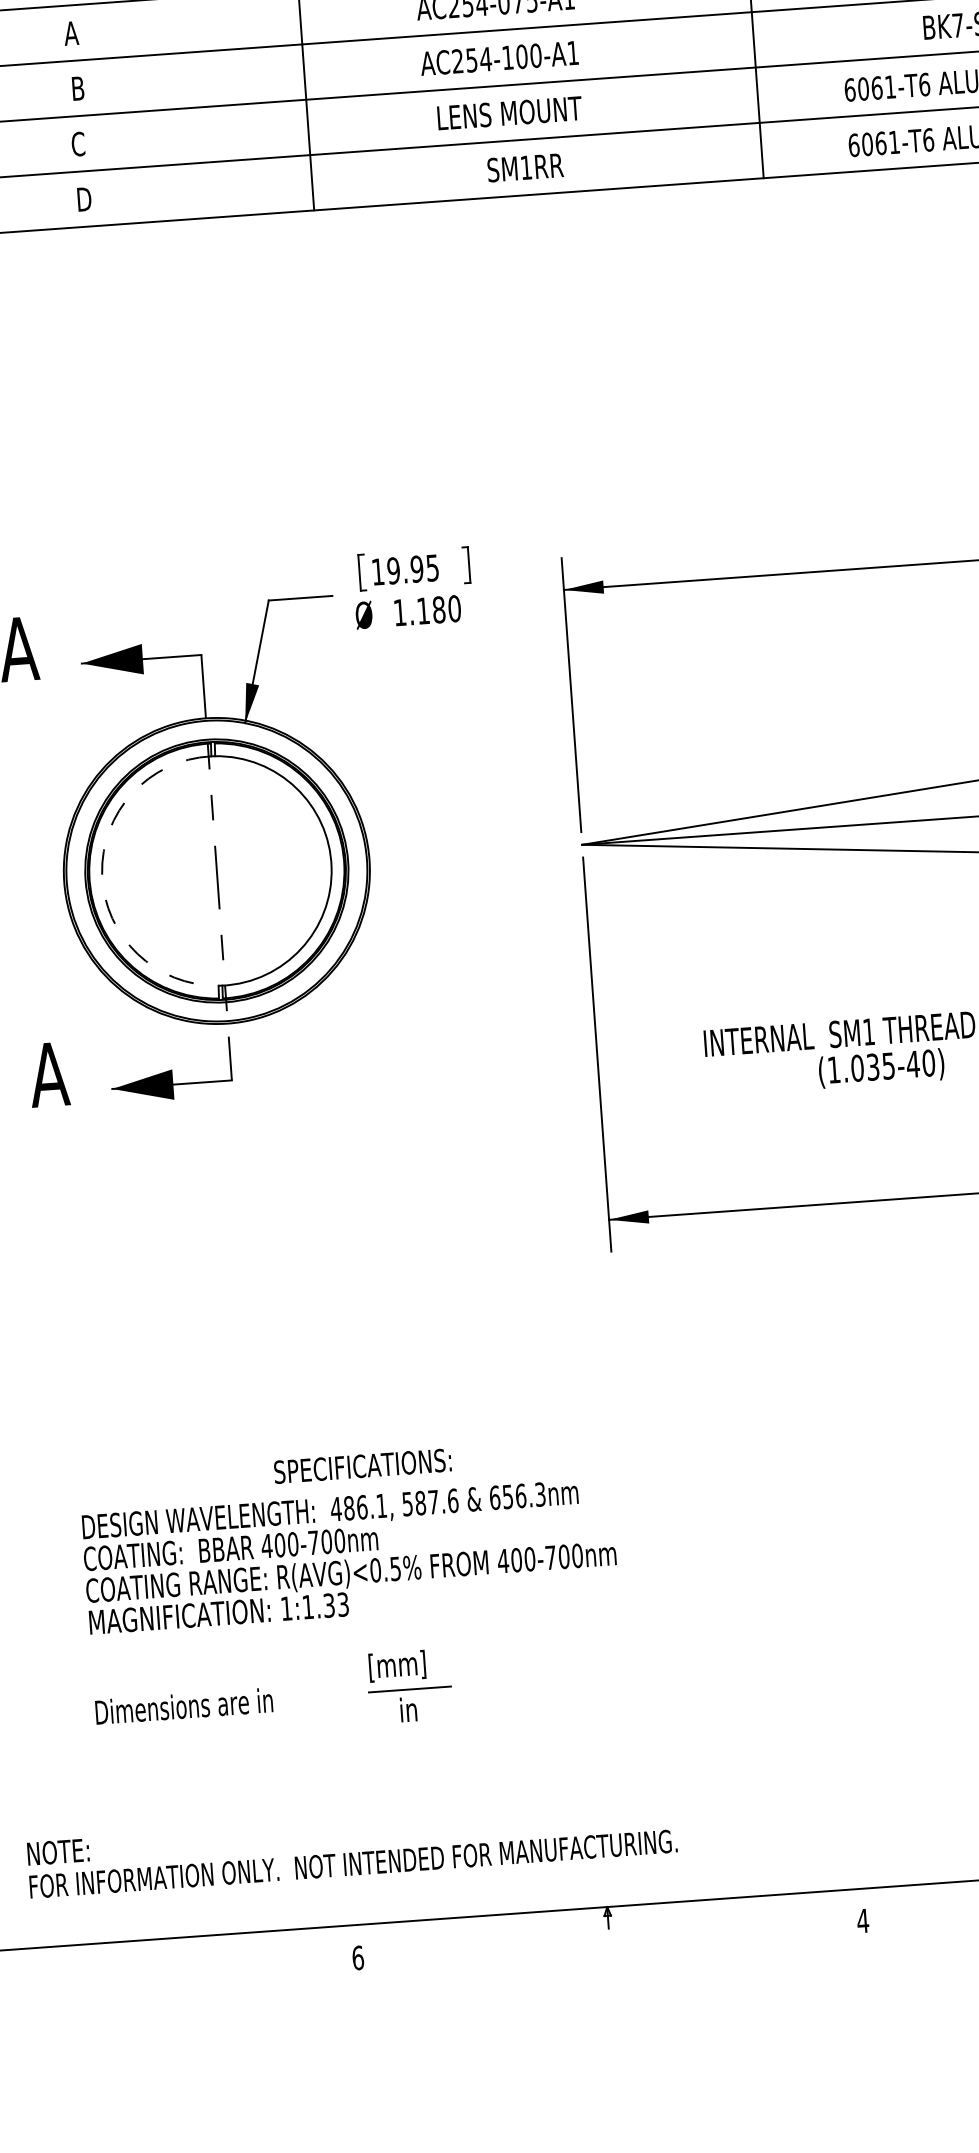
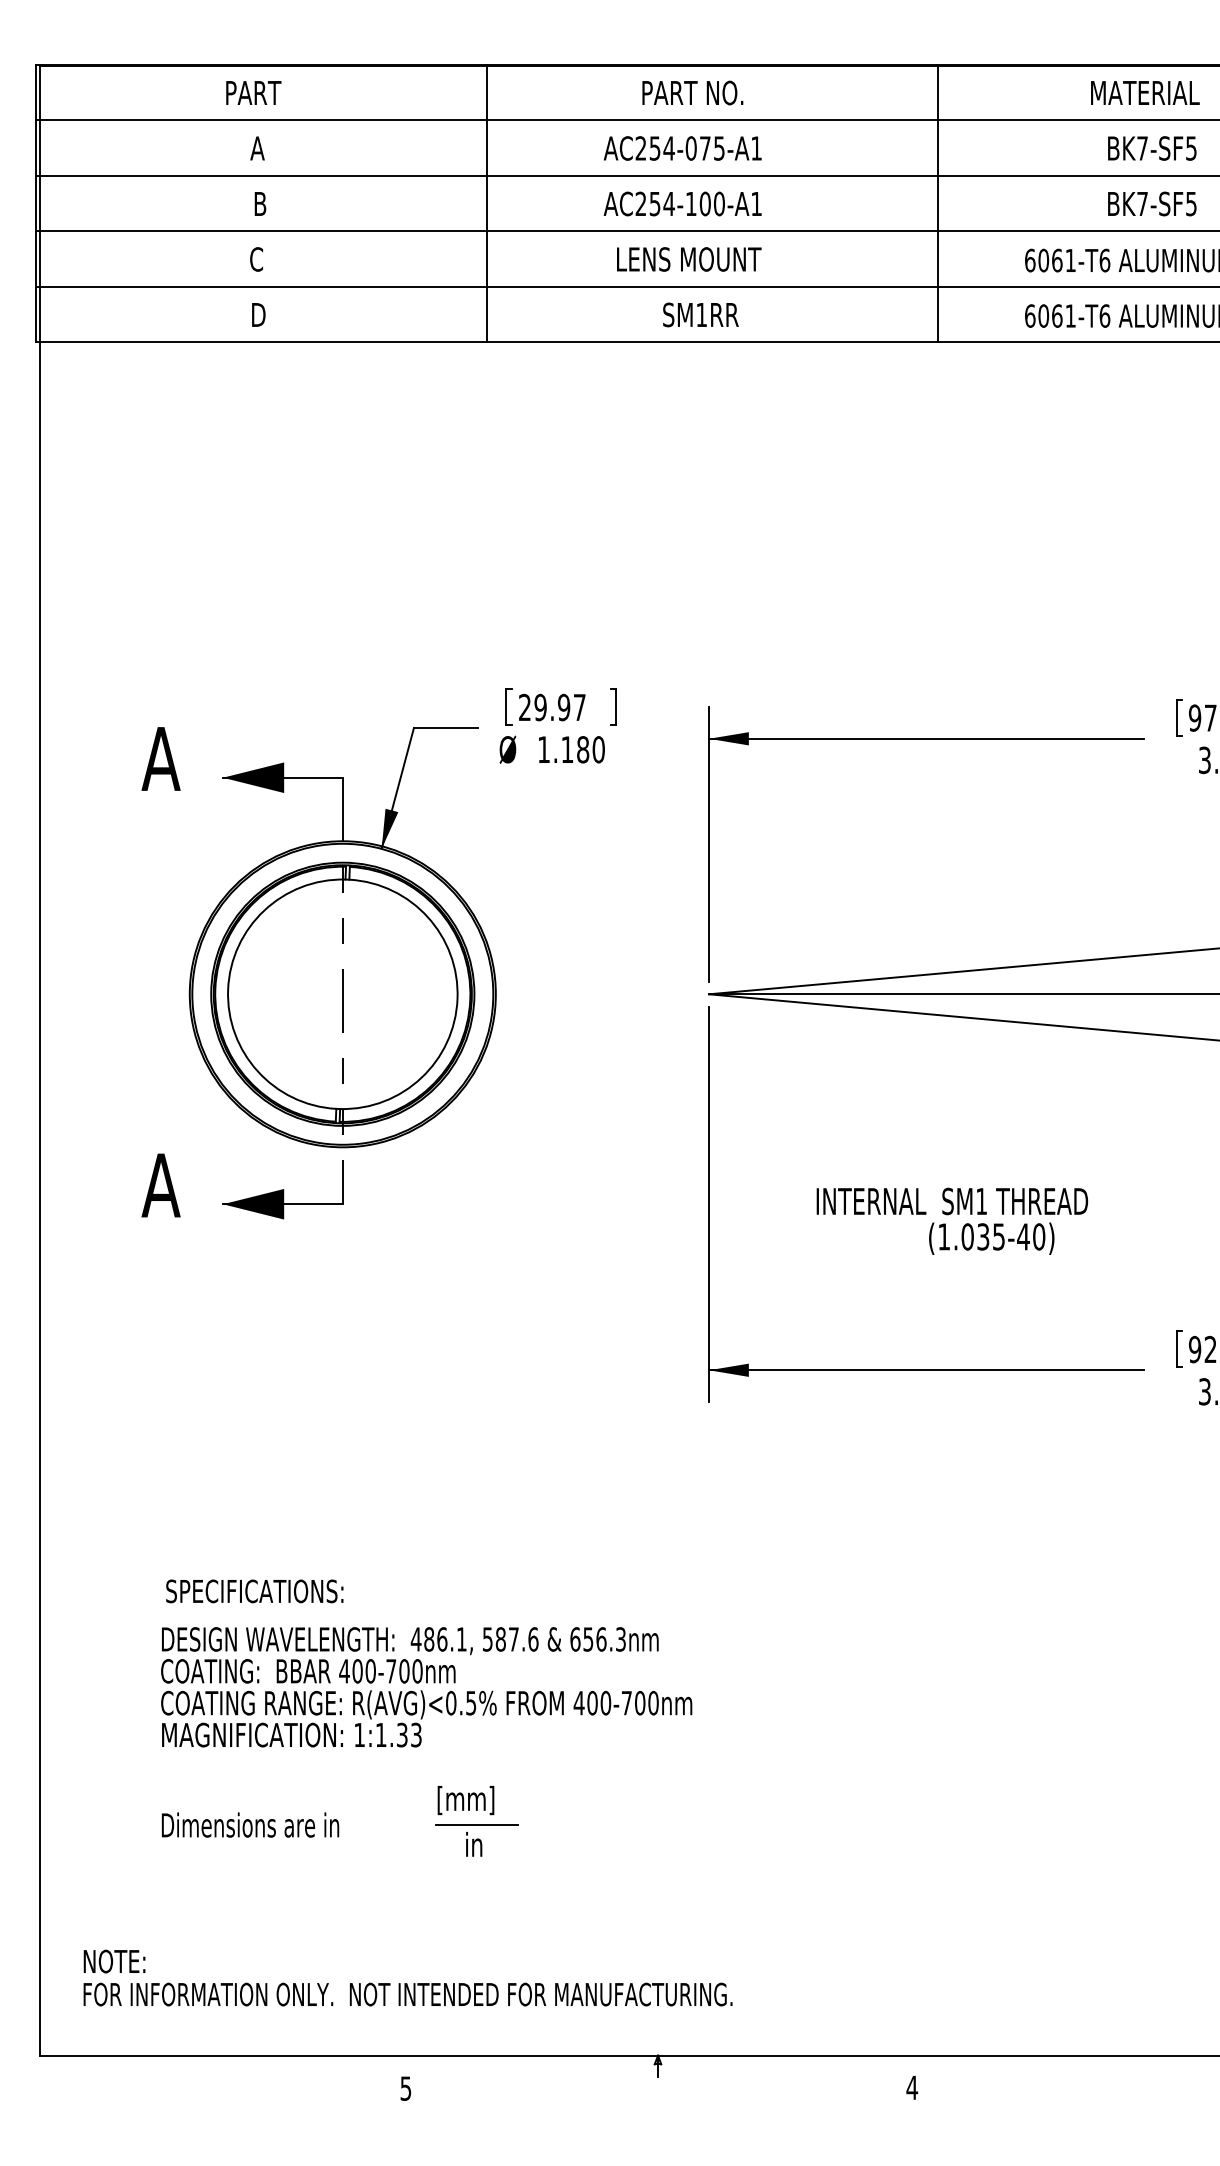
text: (405, 569) -> (552, 707), 19.95 -> 29.97
arc: (102, 874) -> (228, 989), dashed -> solid
text: (362, 1466) -> (254, 1591), moved
text: (357, 1957) -> (405, 2088), 6 -> 5

